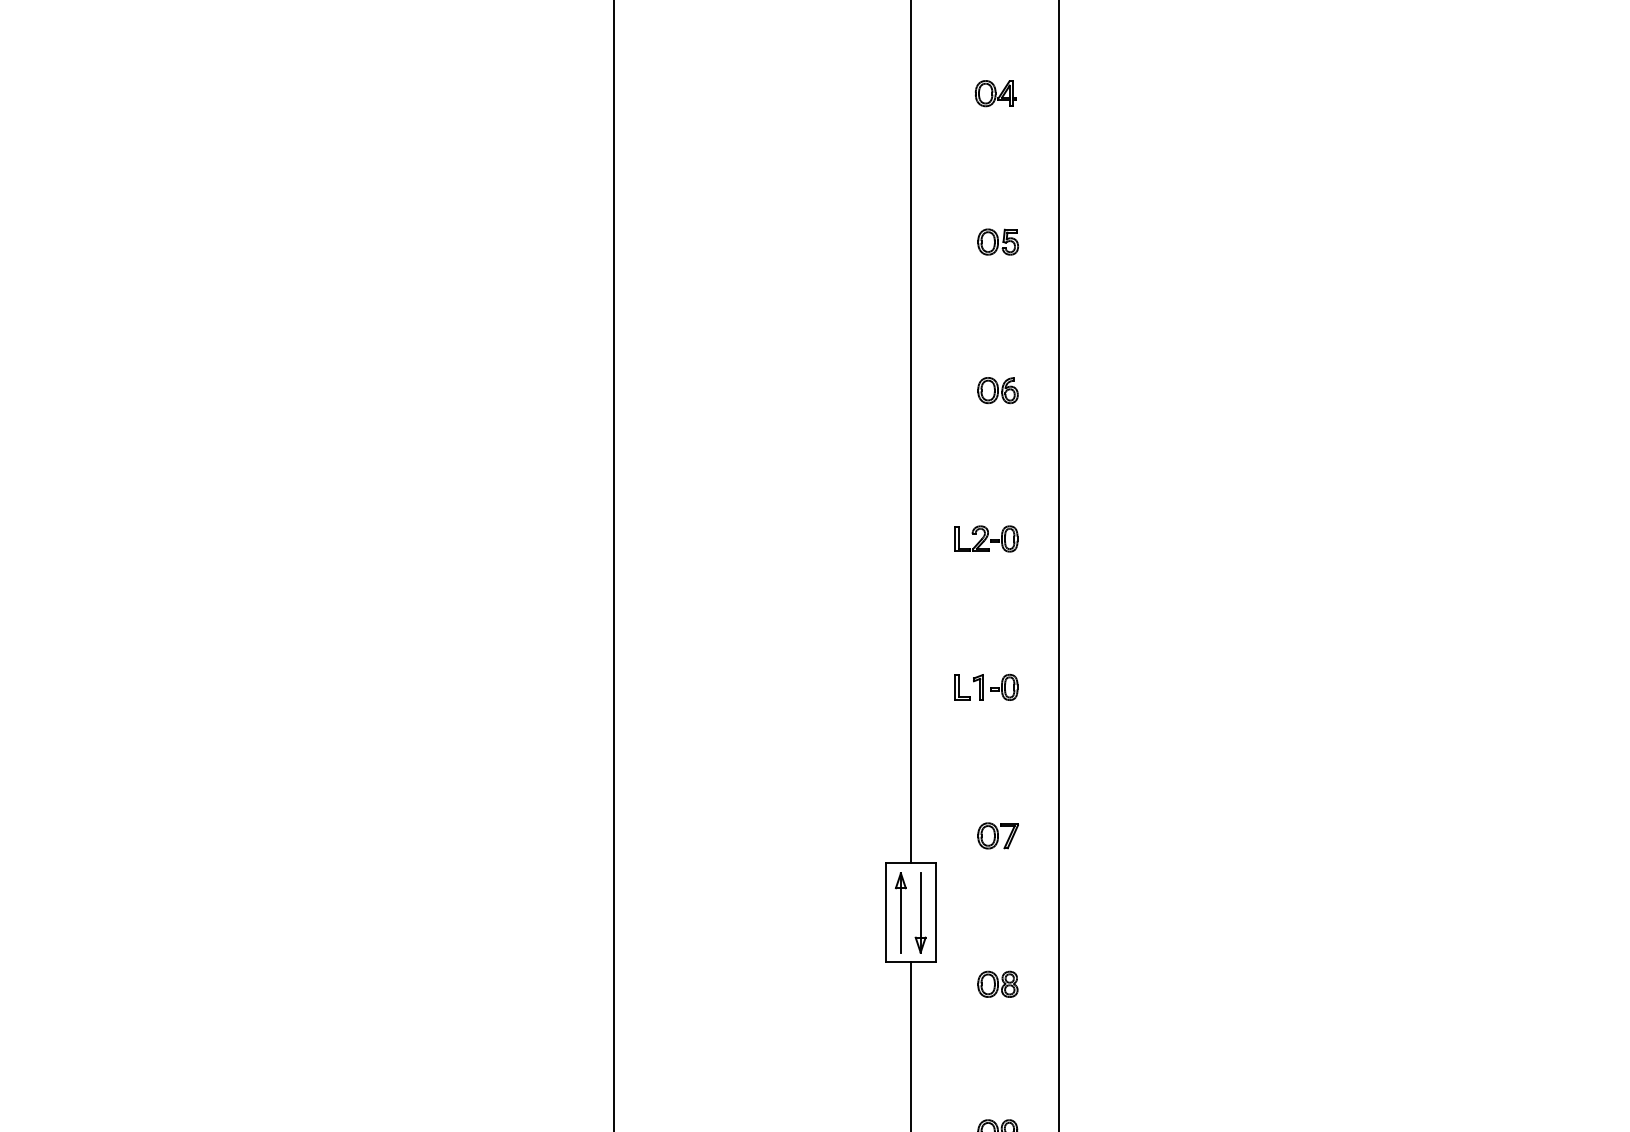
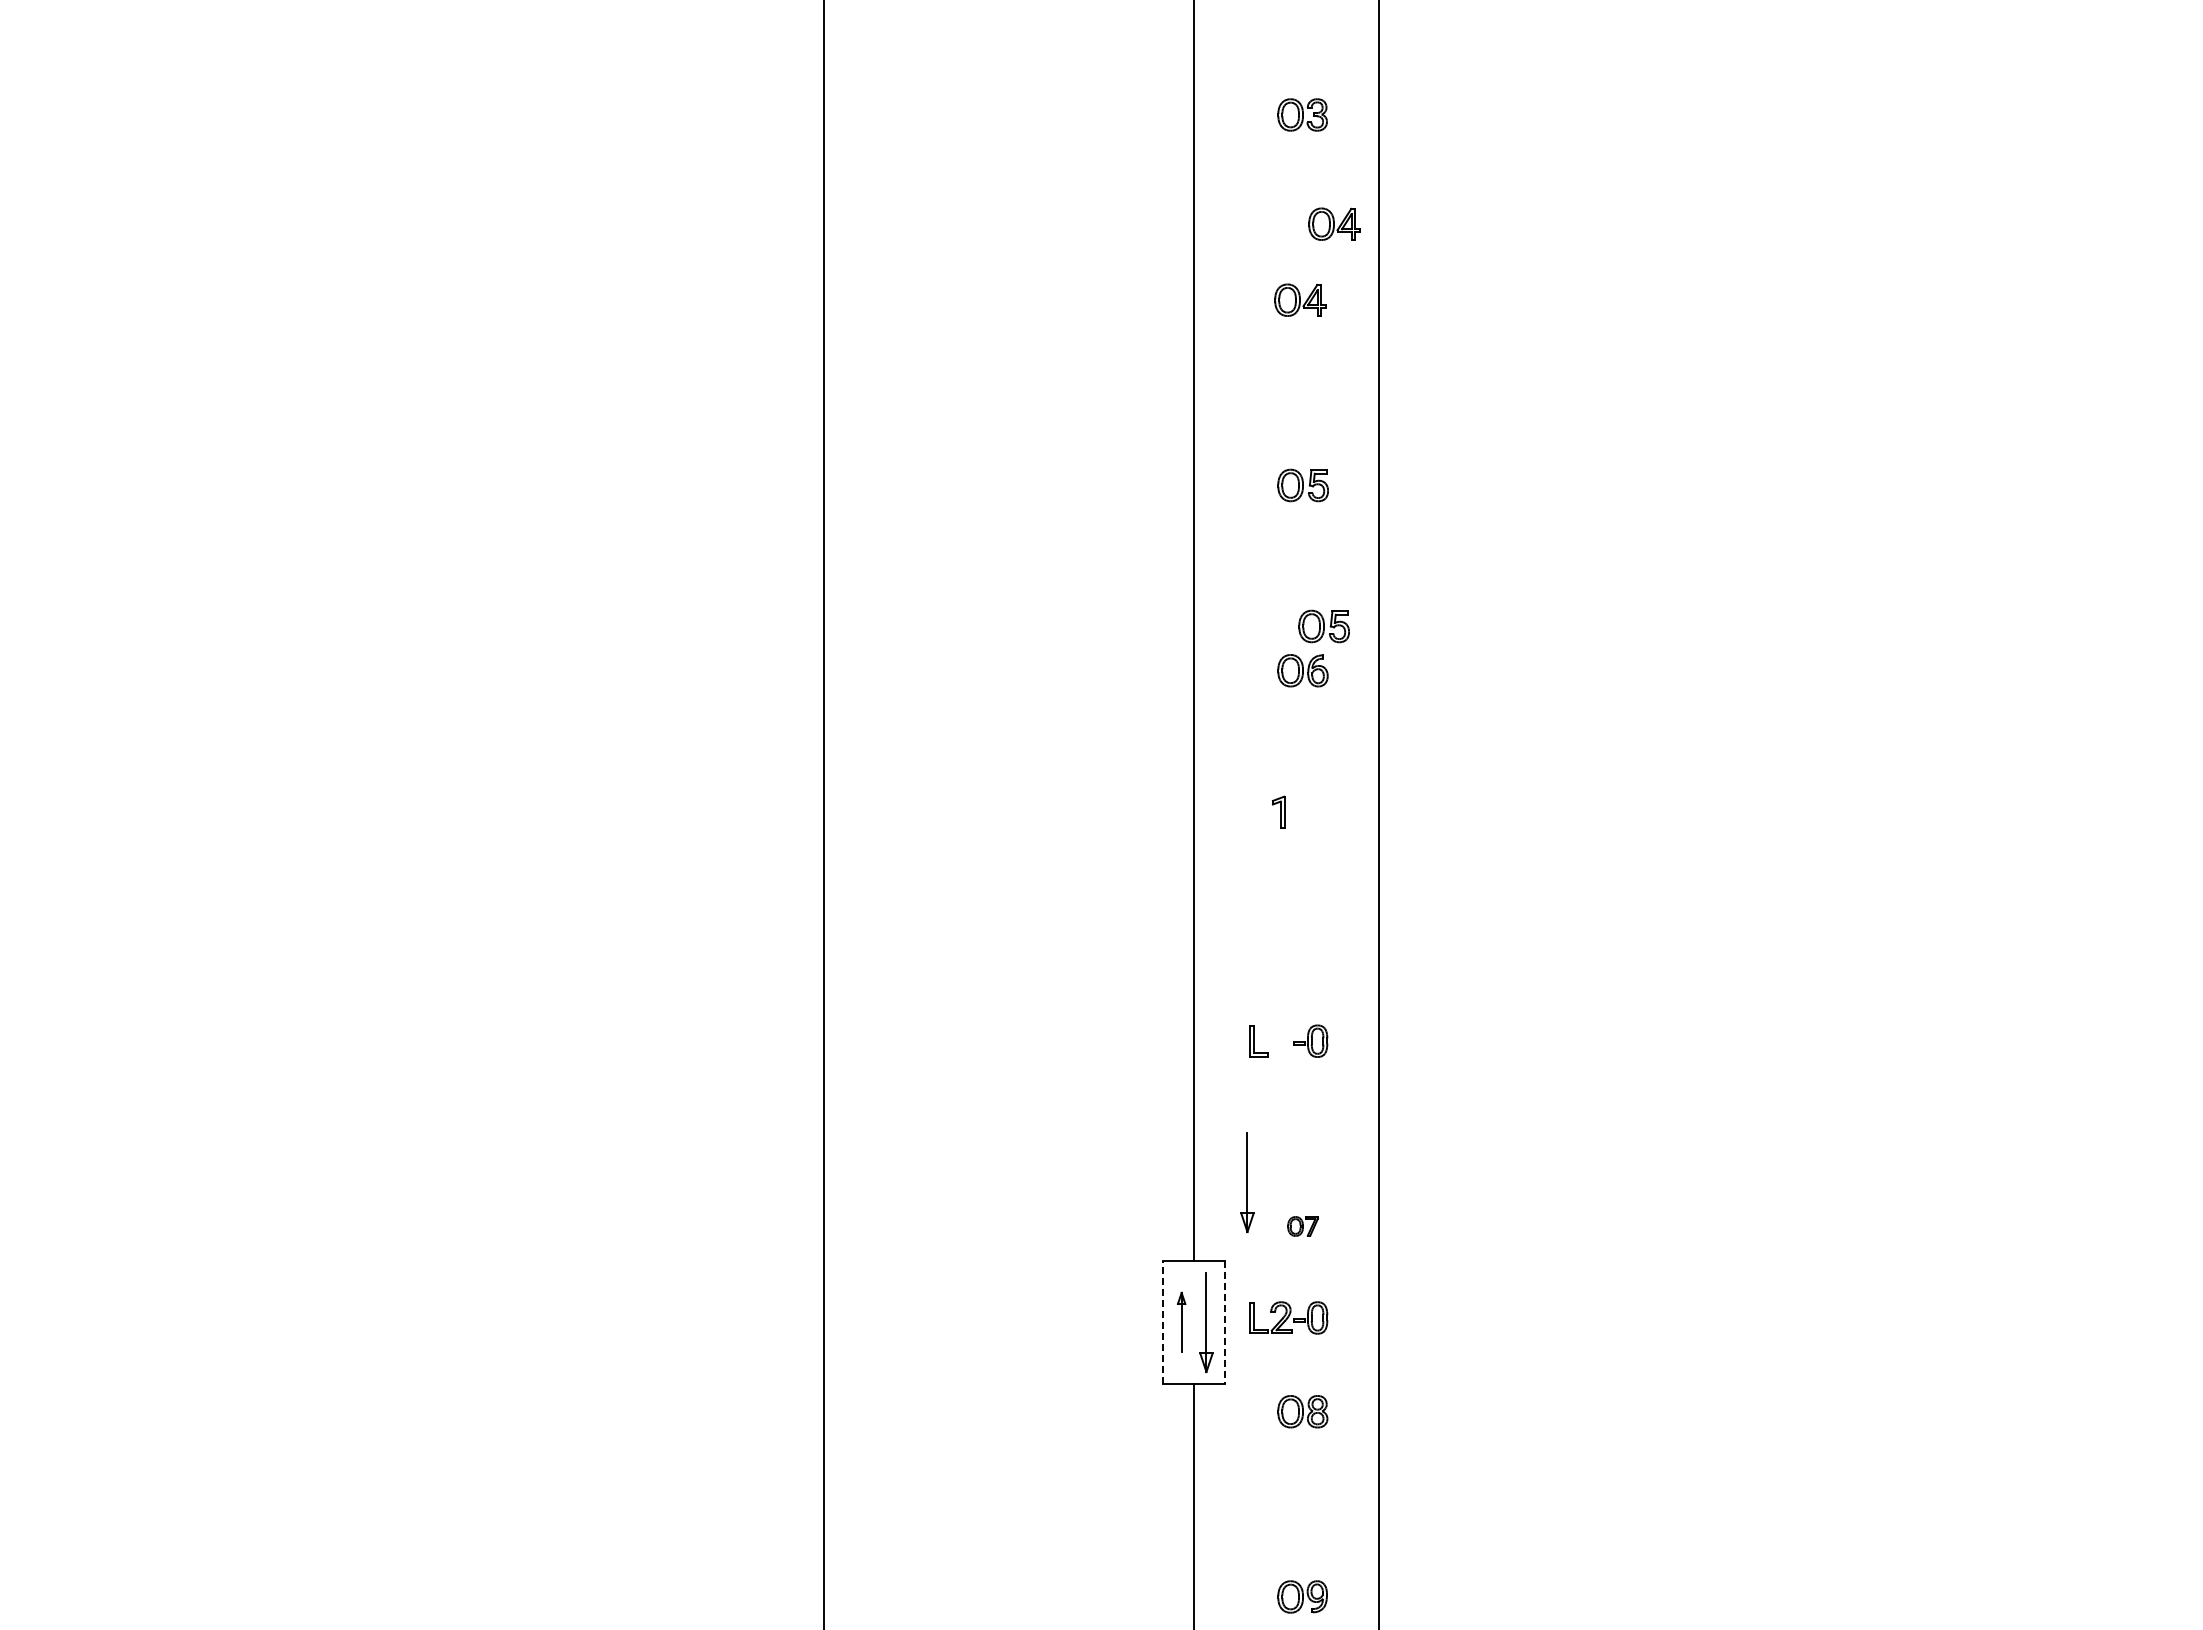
part: (1023, 32) -> (1334, 223), added
part: (1014, 355) -> (1323, 626), added
part: (986, 538) -> (1288, 1317), moved
part: (978, 686) -> (1278, 811), moved
part: (953, 800) -> (1247, 1182), added
part: (997, 835) -> (1302, 1226), size x0.6
line: (886, 912) -> (1163, 1322), solid -> dashed
part: (900, 912) -> (1181, 1322), size x0.6
line: (935, 912) -> (1225, 1322), solid -> dashed

